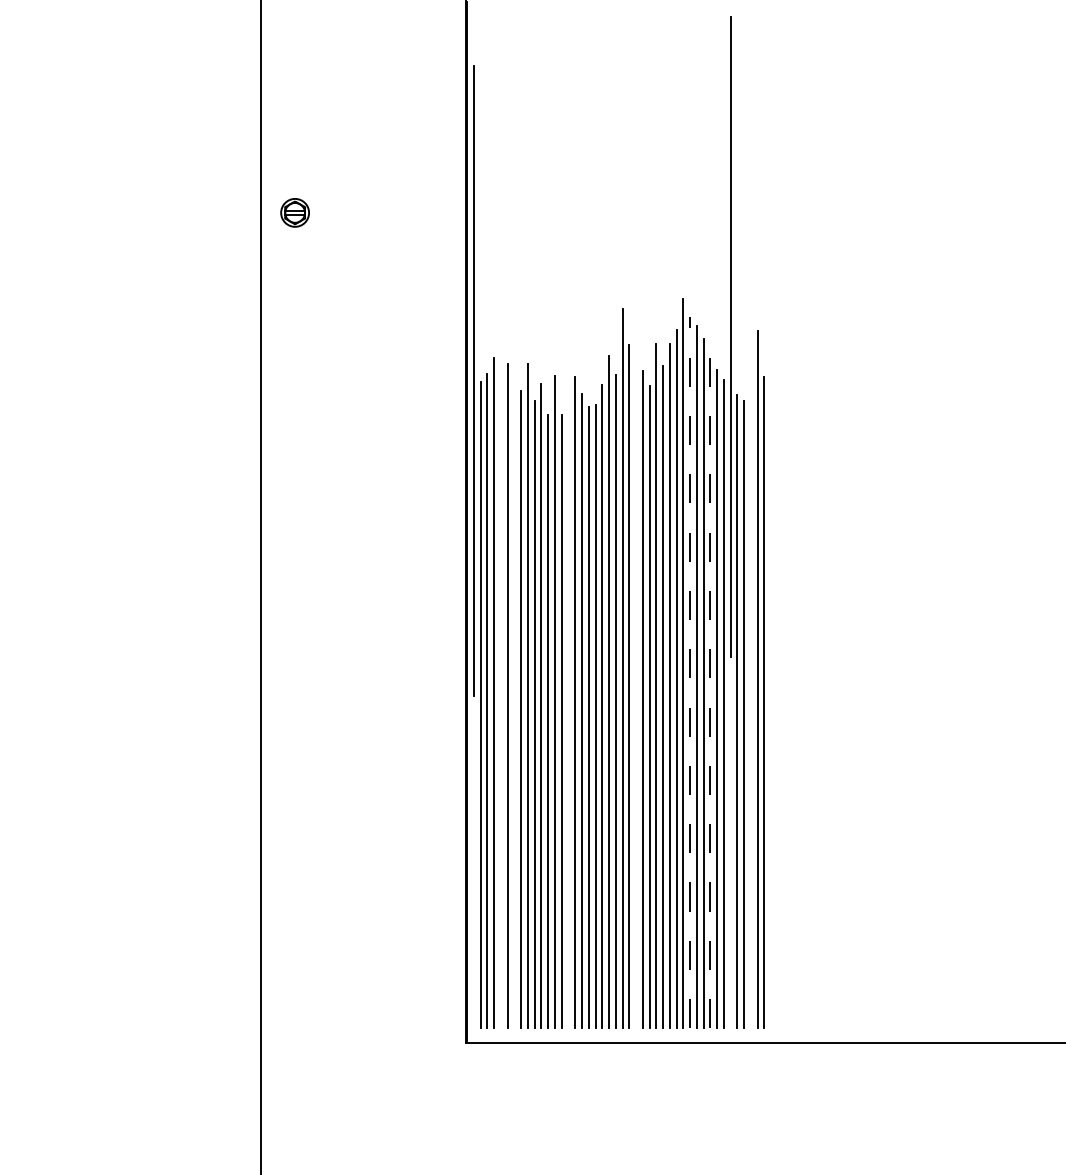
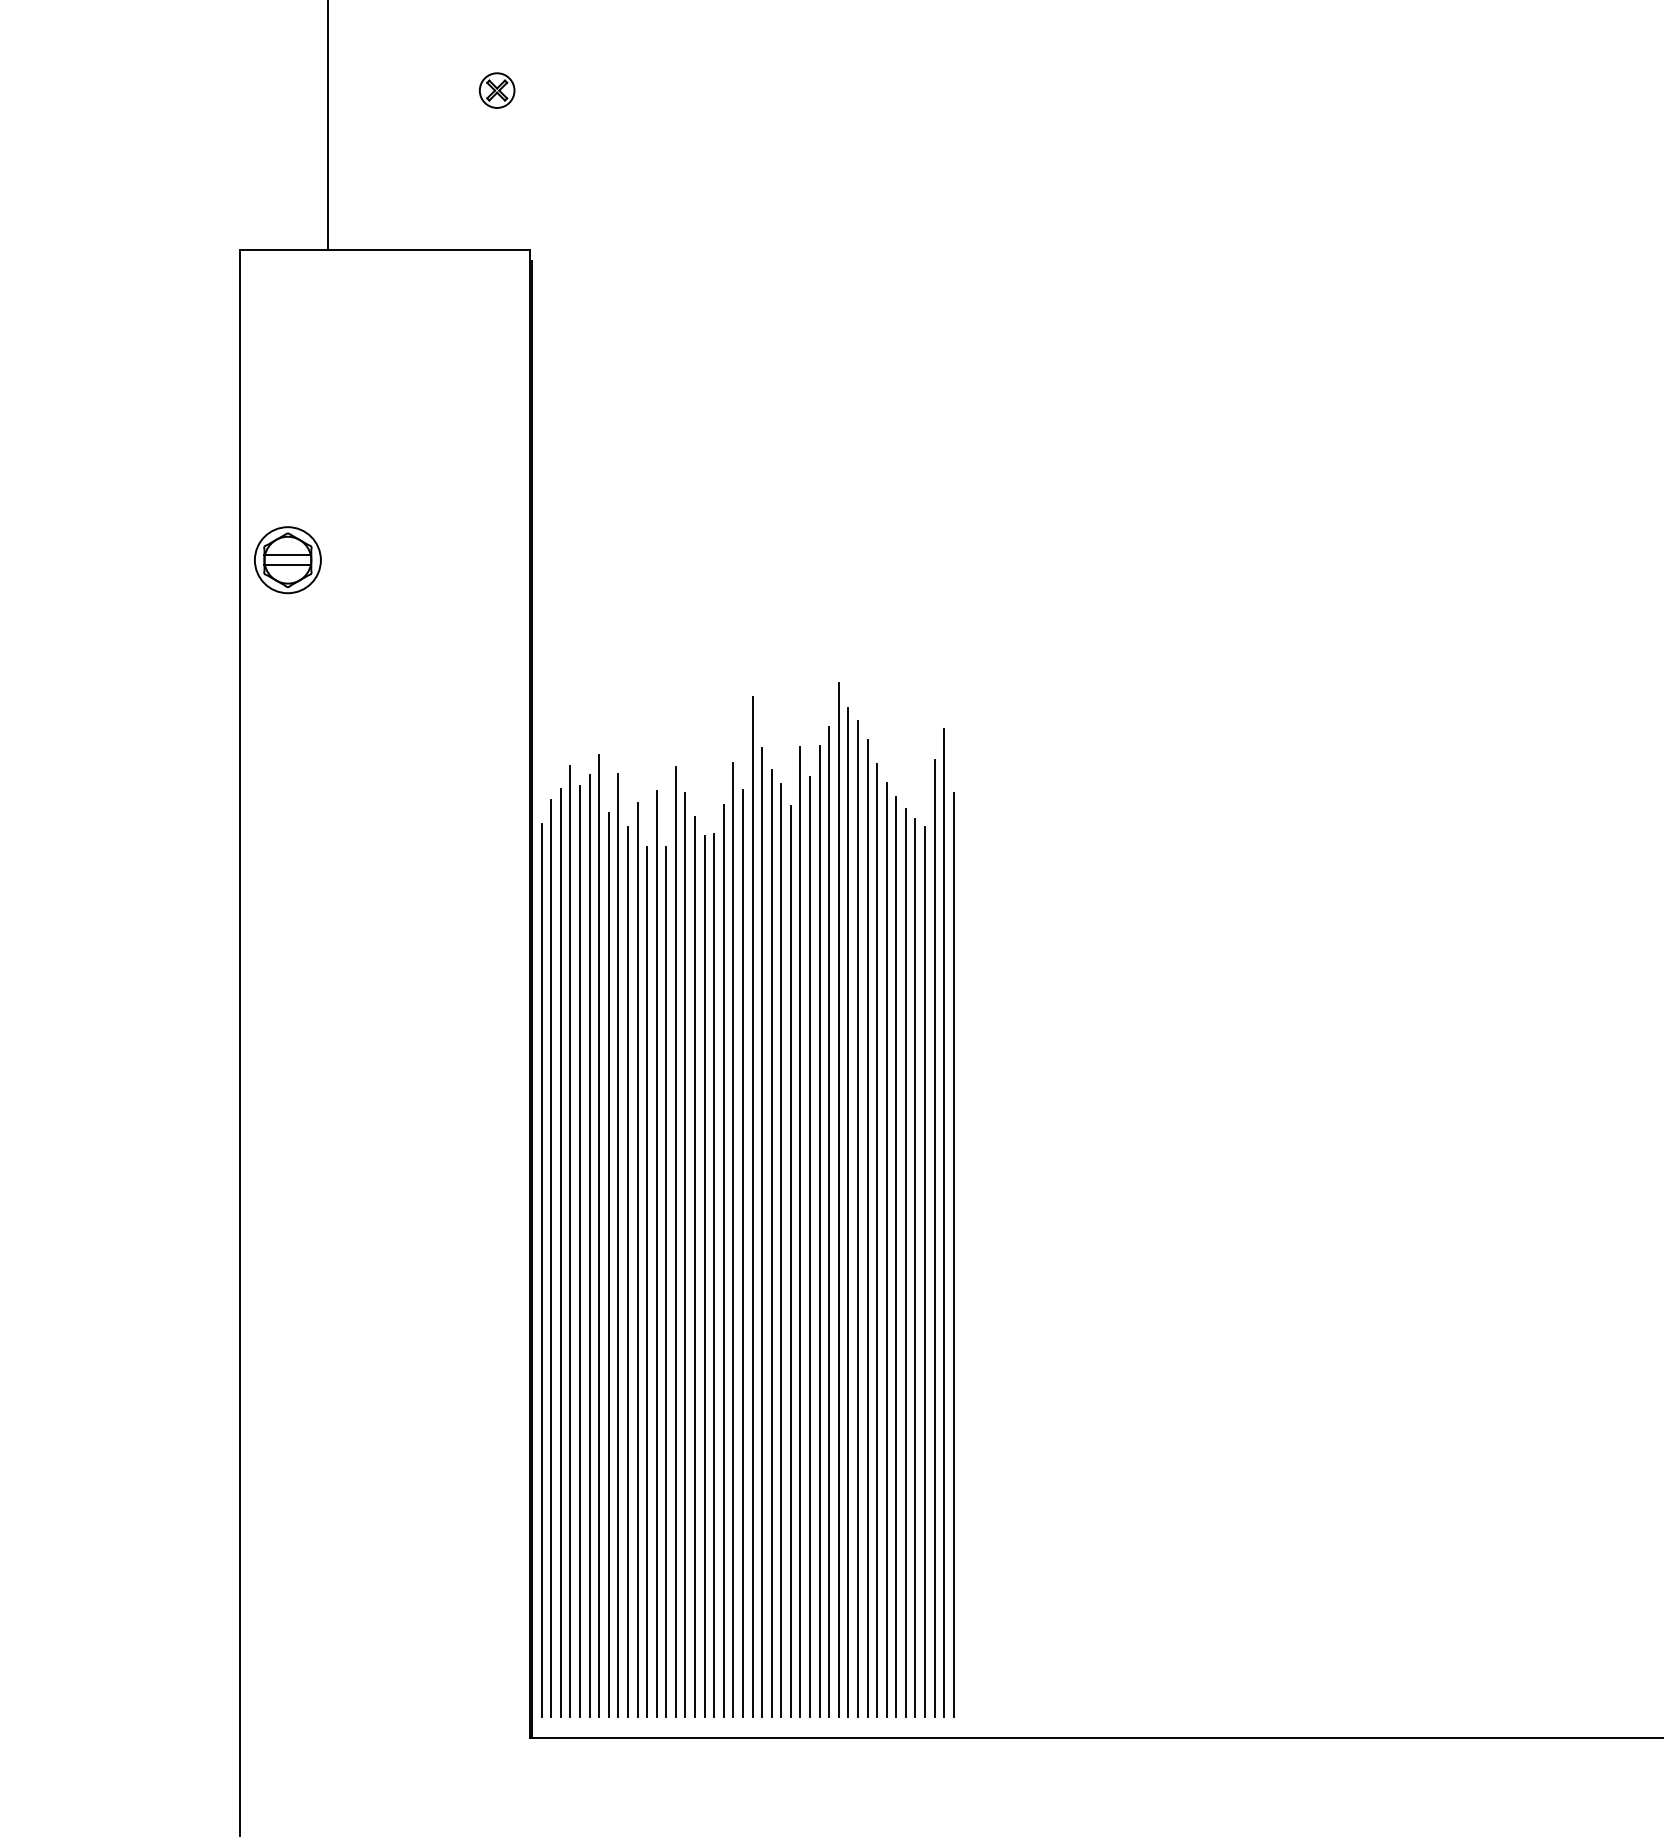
part: (294, 213) -> (287, 560), size x1.67
line: (730, 336) -> (905, 1262), moved
line: (473, 380) -> (541, 1270), moved
line: (690, 672) -> (848, 1212), dashed -> solid
line: (514, 689) -> (599, 1236), added
line: (750, 690) -> (934, 1238), added
line: (710, 692) -> (877, 1240), dashed -> solid
line: (568, 693) -> (675, 1242), added
line: (635, 694) -> (771, 1243), added
line: (501, 699) -> (580, 1251), added

